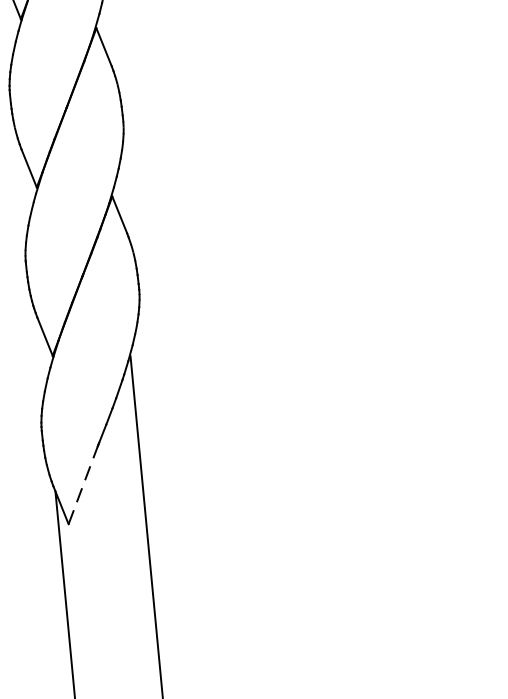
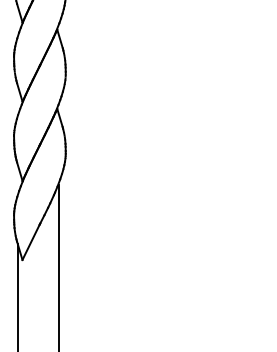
line: (84, 485) -> (31, 242), dashed -> solid

